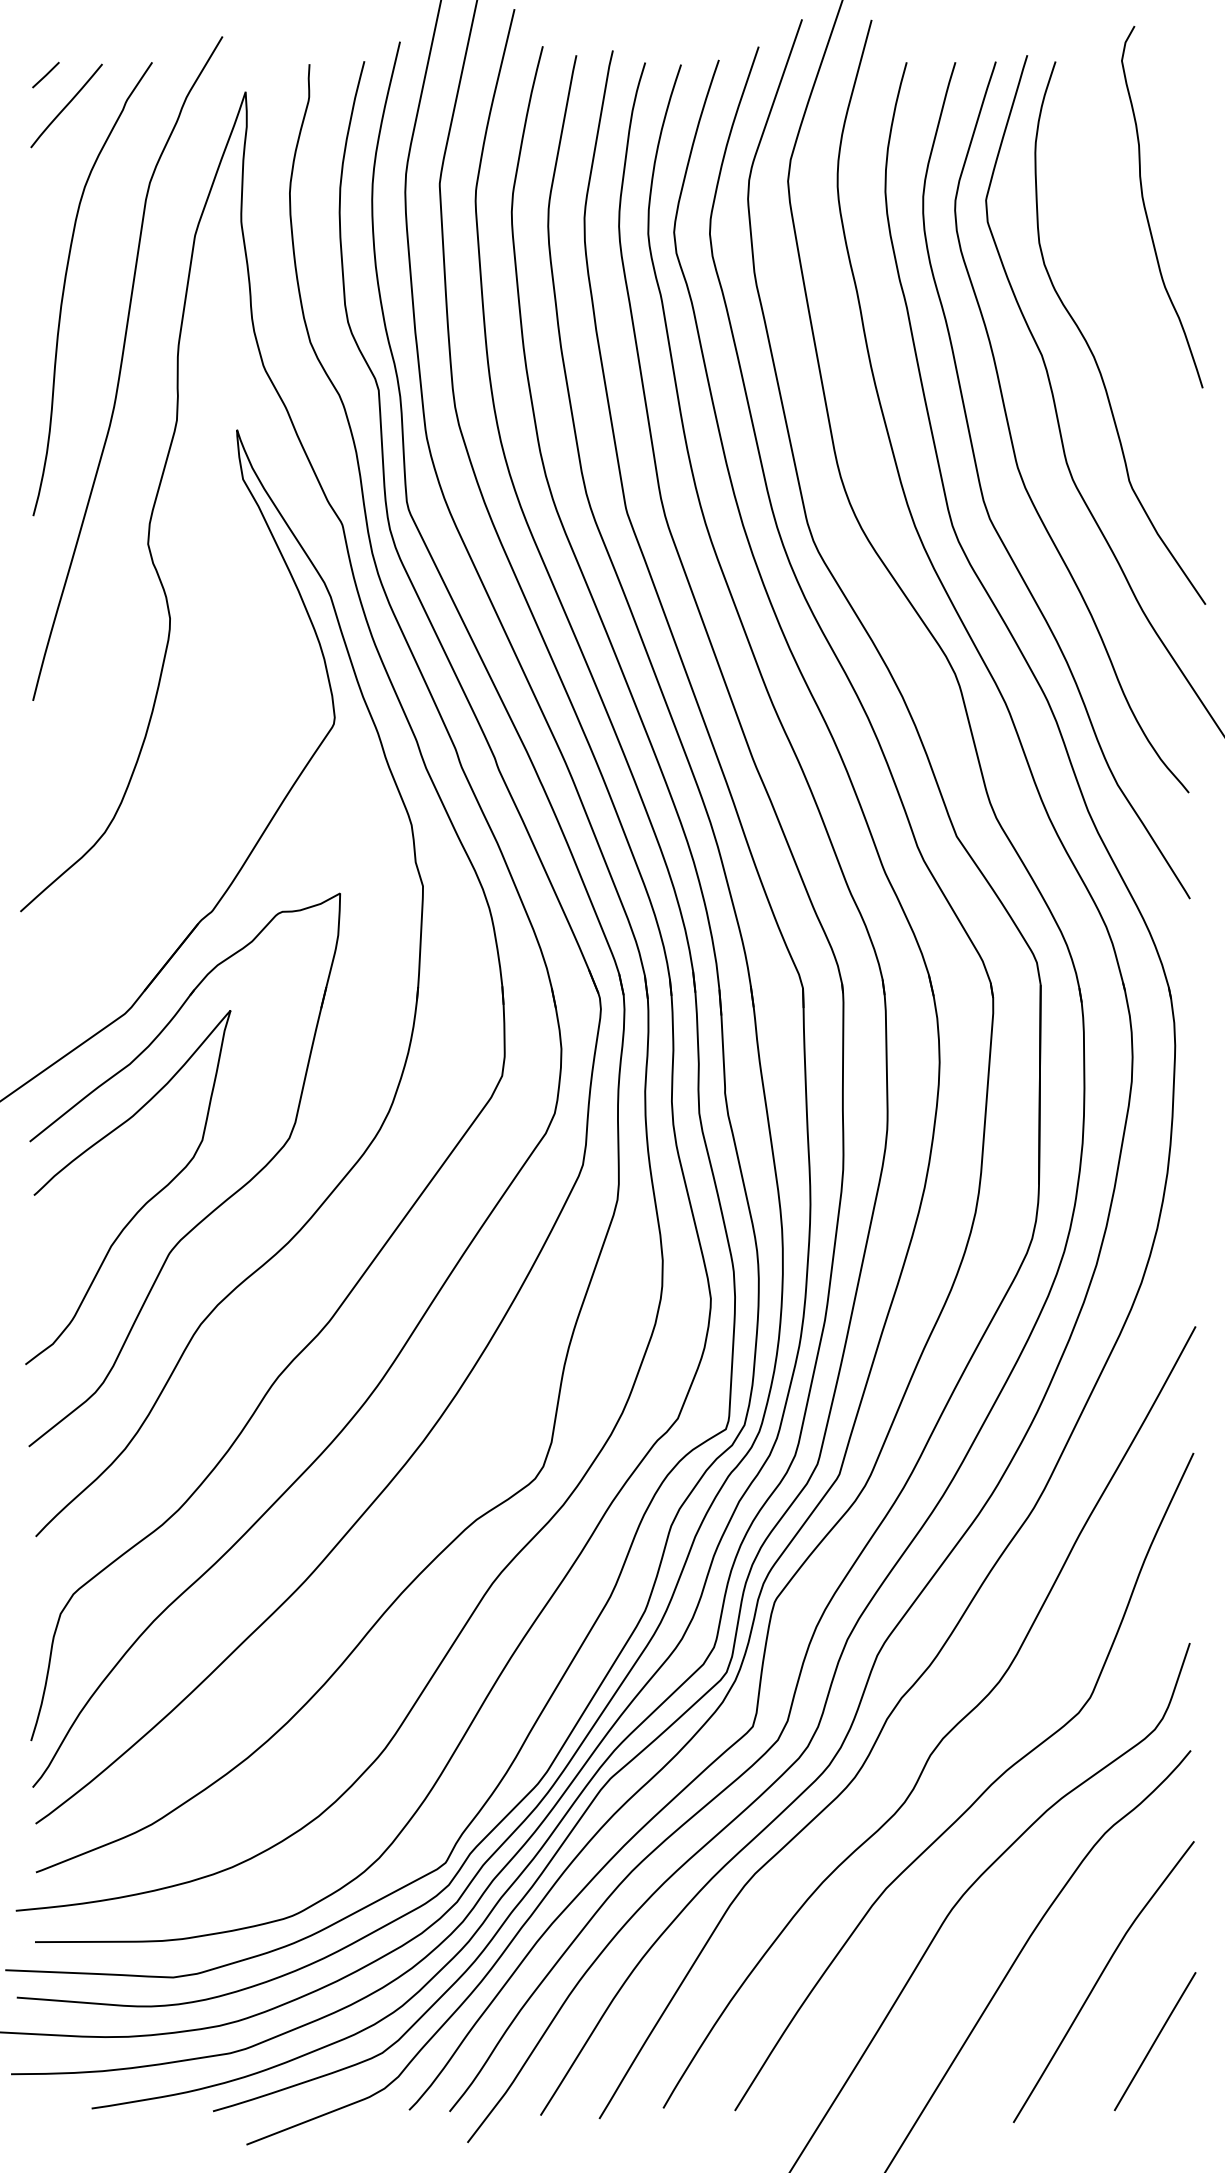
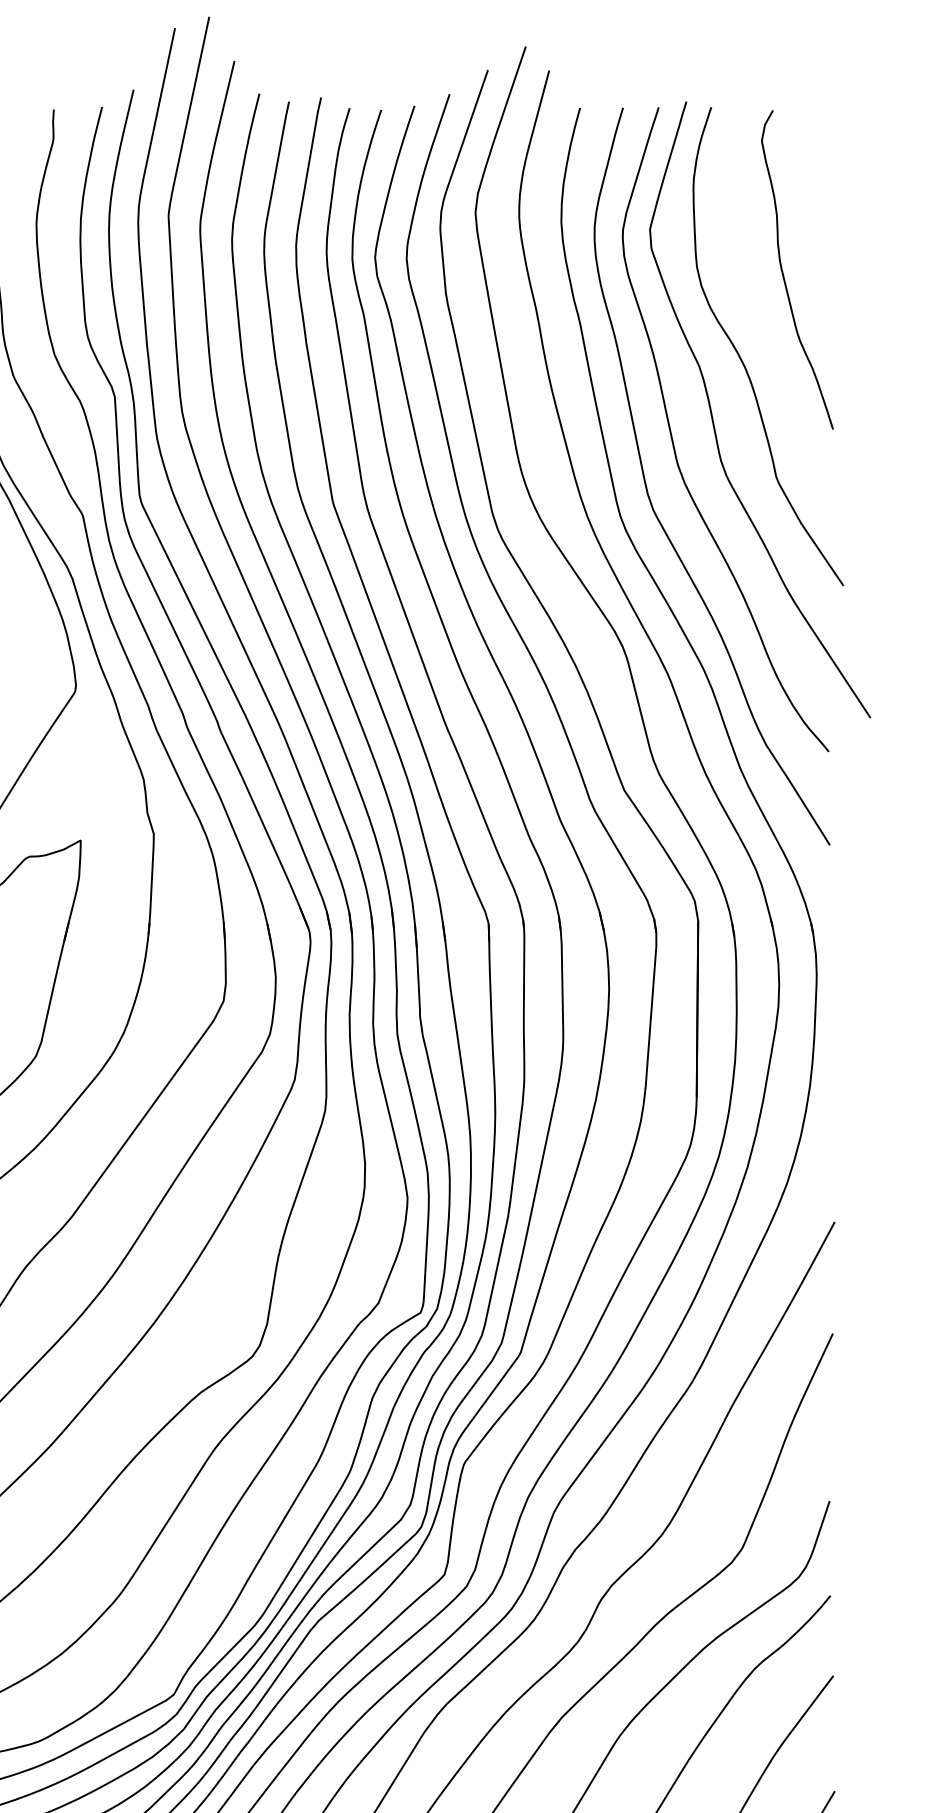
curve: (1146, 209) -> (783, 272), moved

